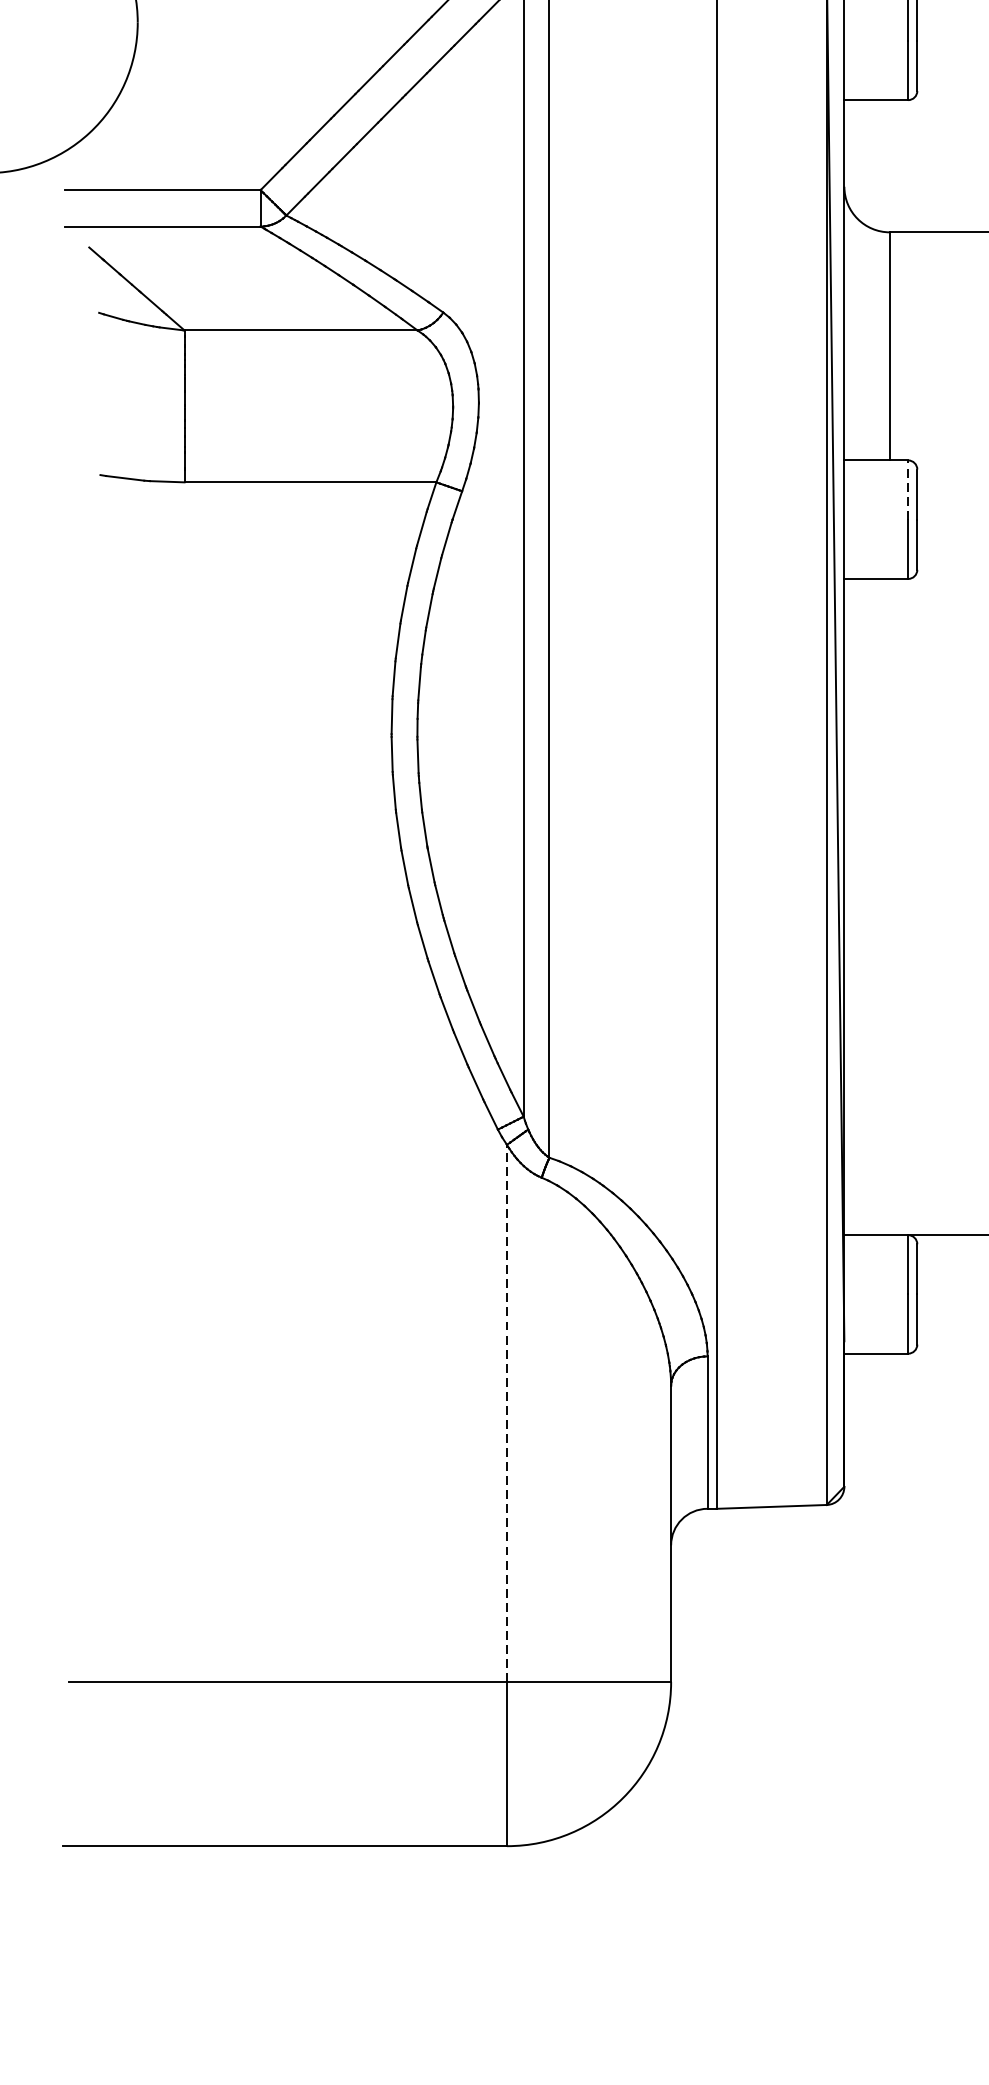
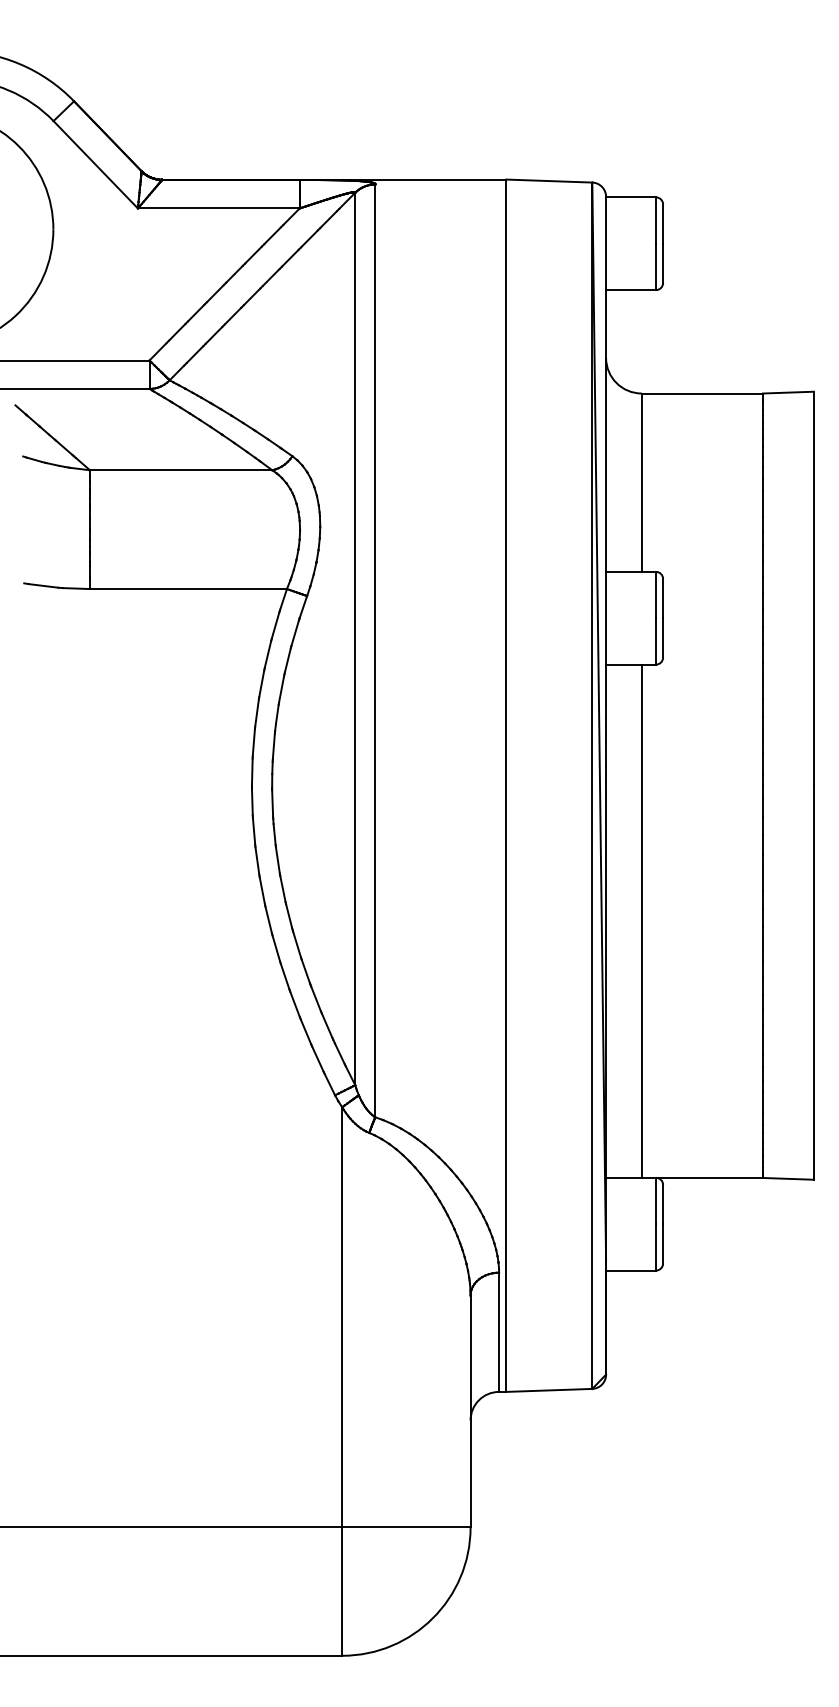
line: (908, 489) -> (656, 594), dashed -> solid
line: (889, 906) -> (641, 920), added
line: (507, 1412) -> (342, 1316), dashed -> solid

